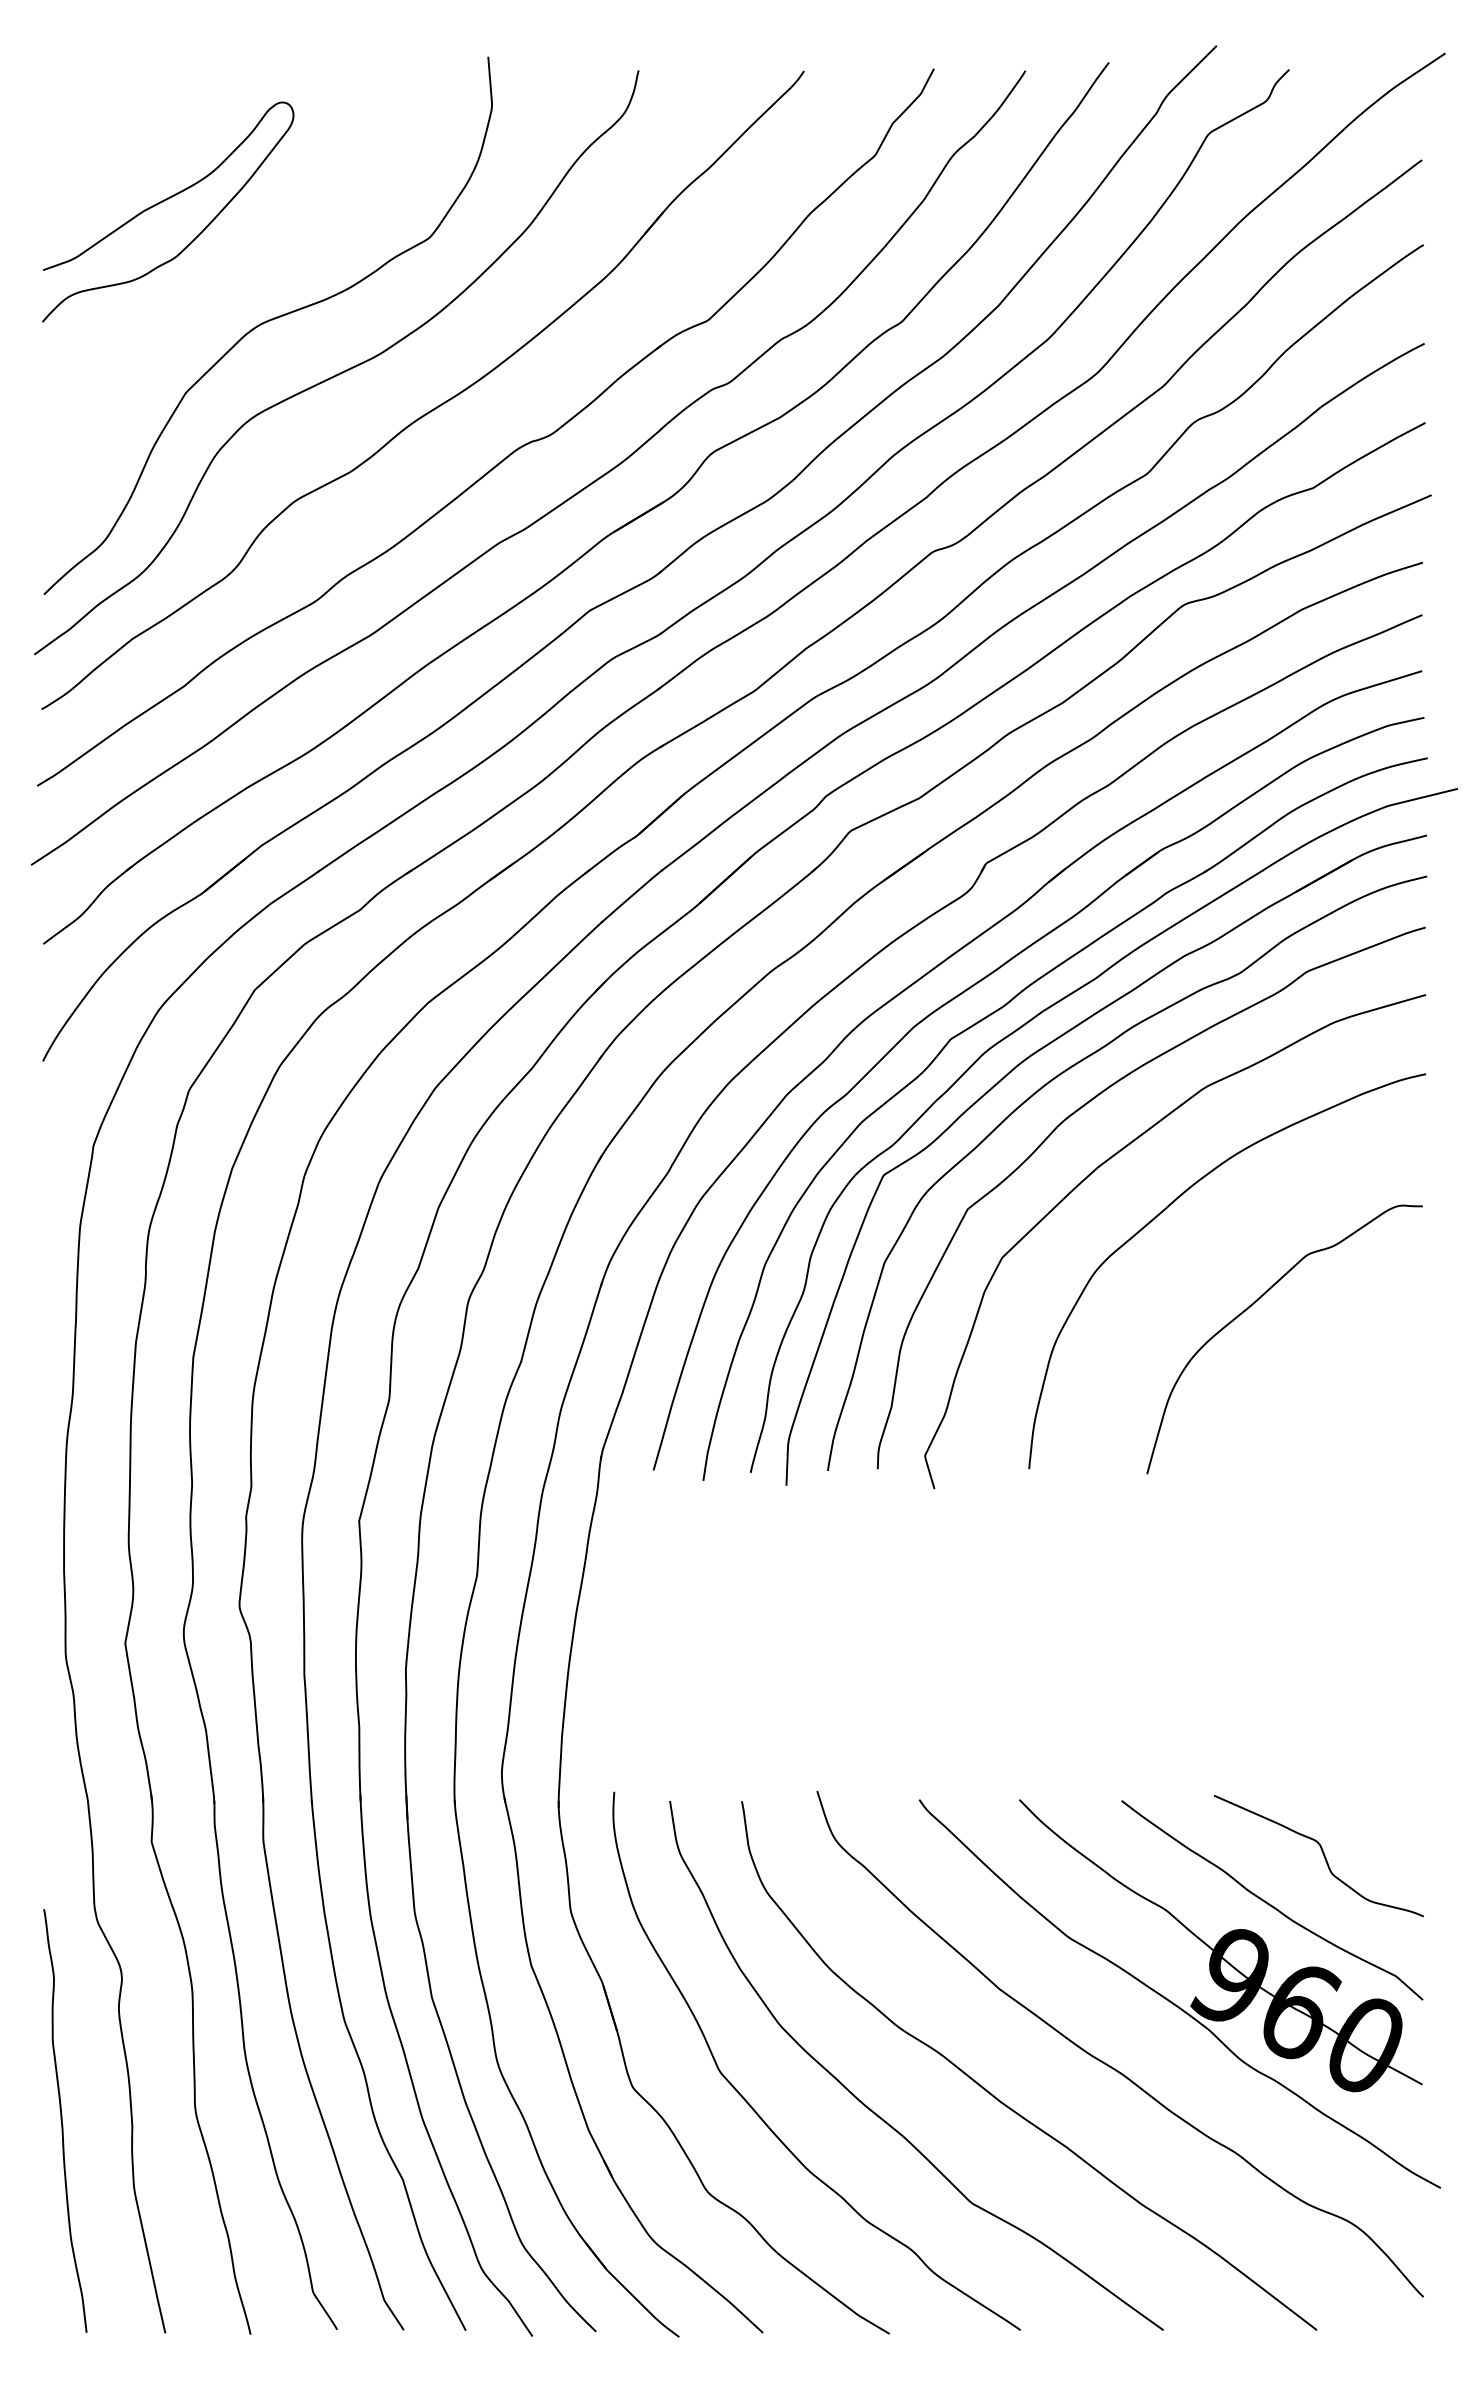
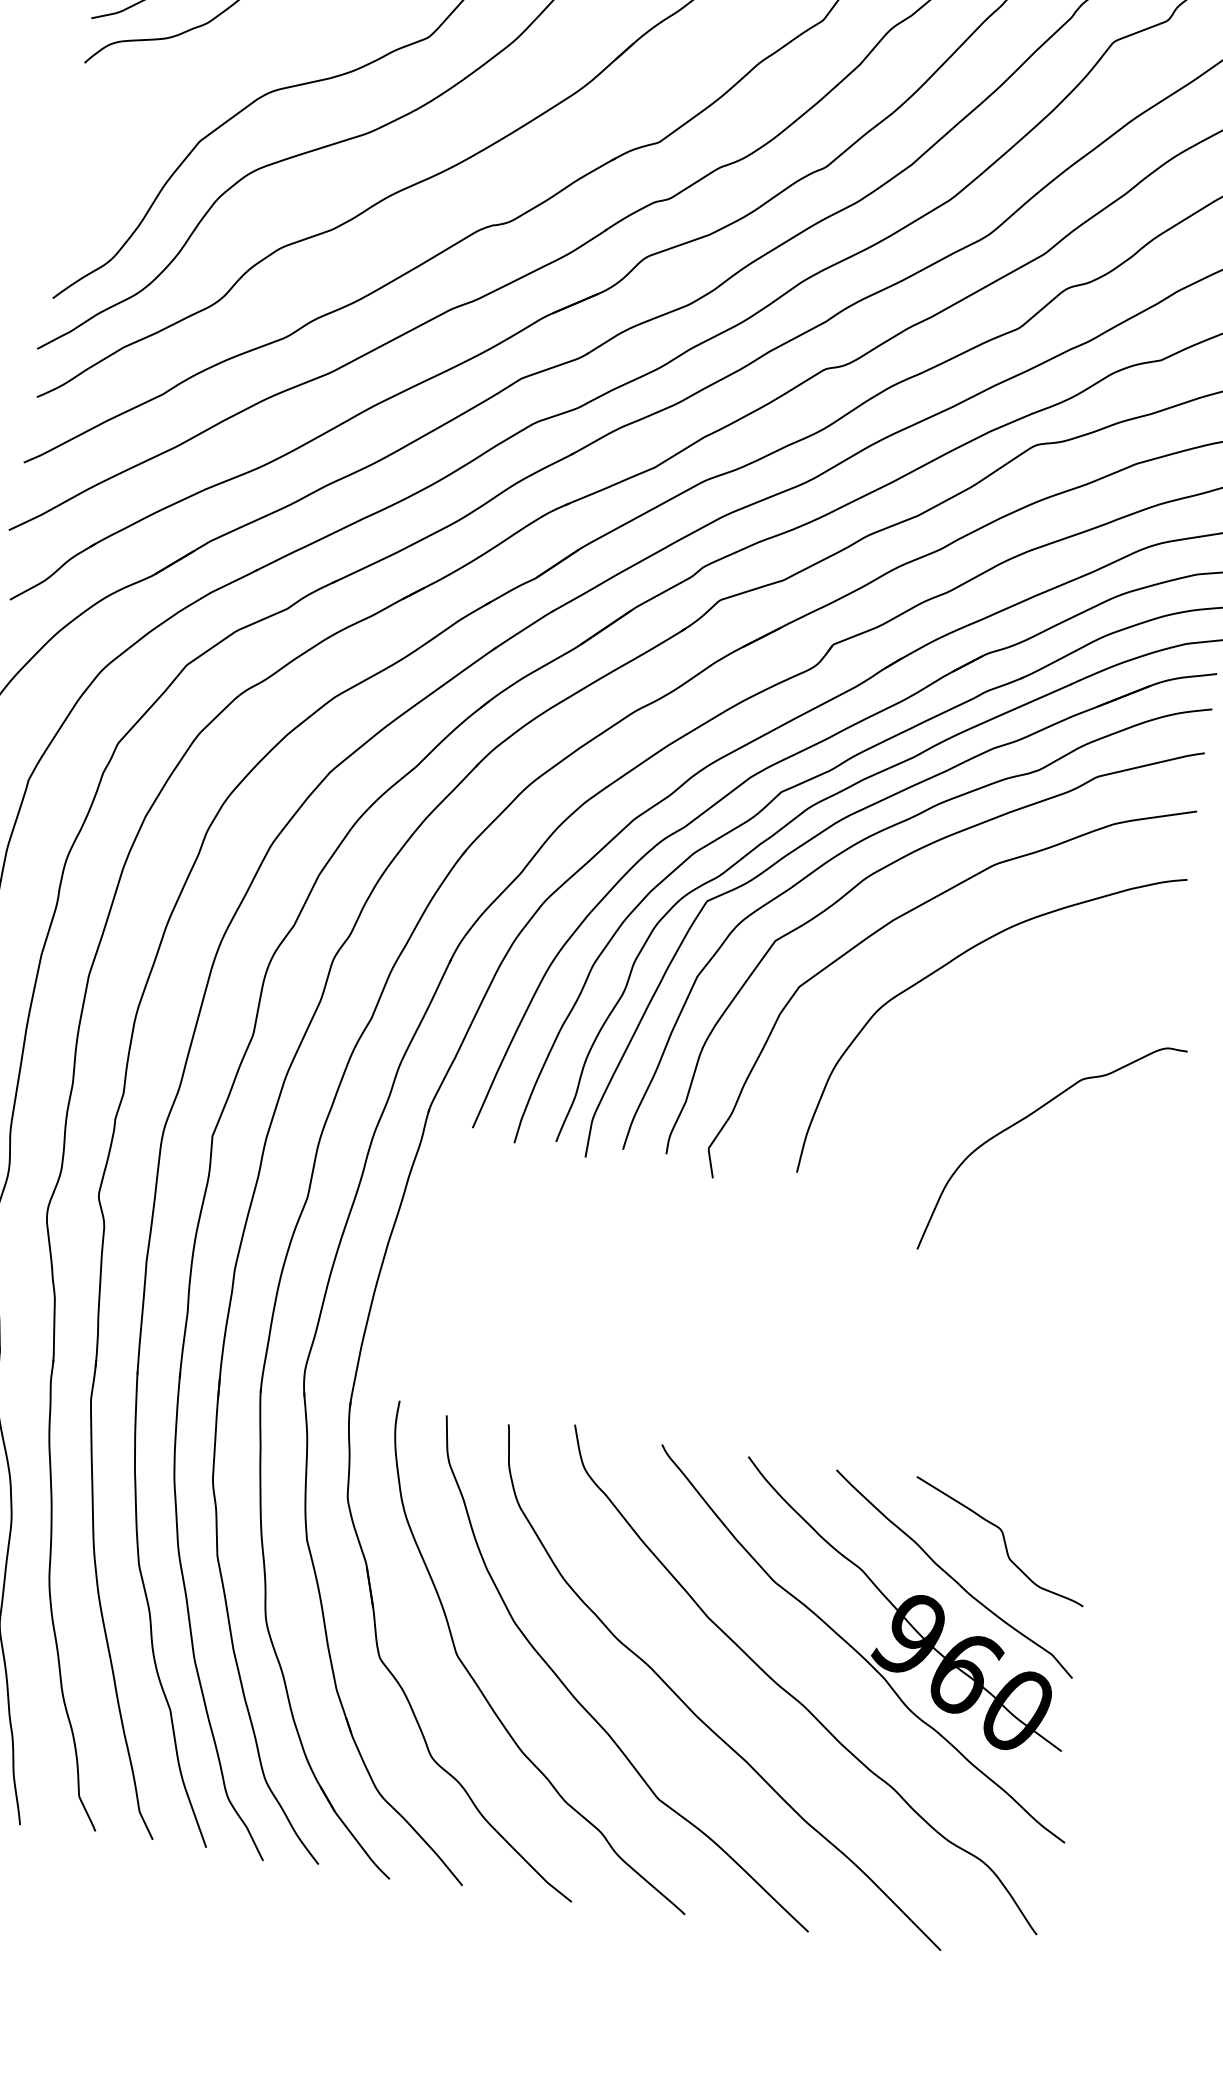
curve: (1256, 1302) -> (1032, 1114), moved

